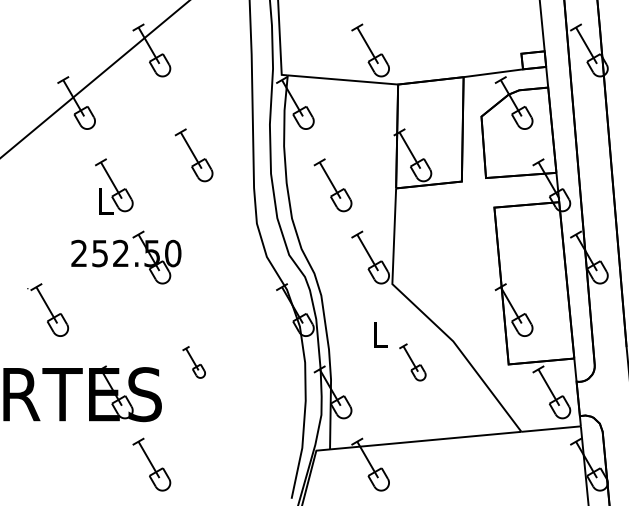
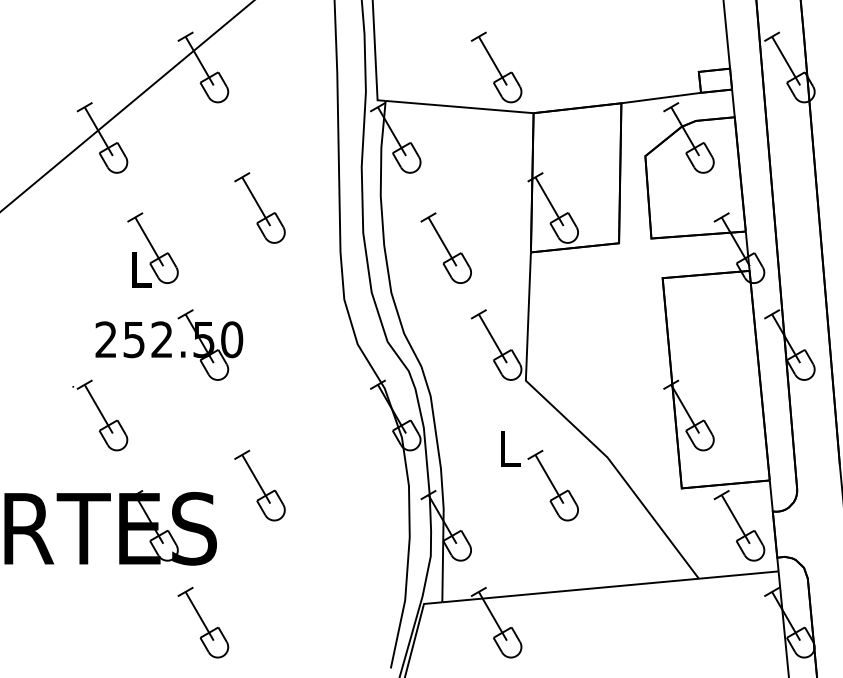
part: (48, 310) -> (100, 415), moved
part: (193, 362) -> (259, 485), size x1.67
part: (412, 362) -> (552, 485), size x1.43

